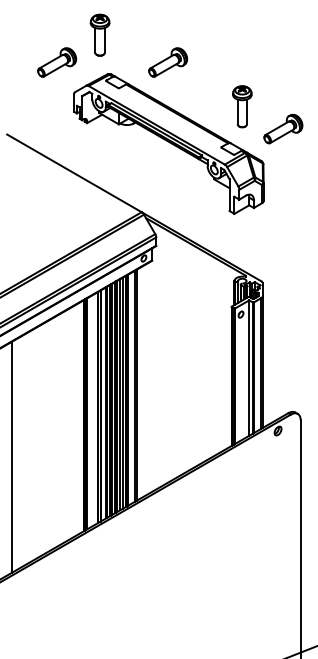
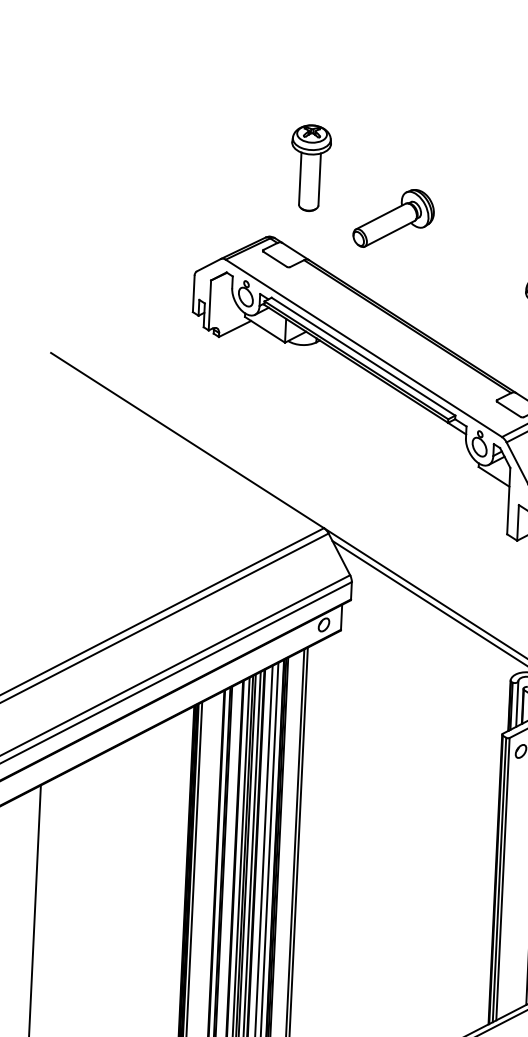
part: (99, 34) -> (309, 166), moved
part: (57, 62) -> (163, 207), removed

